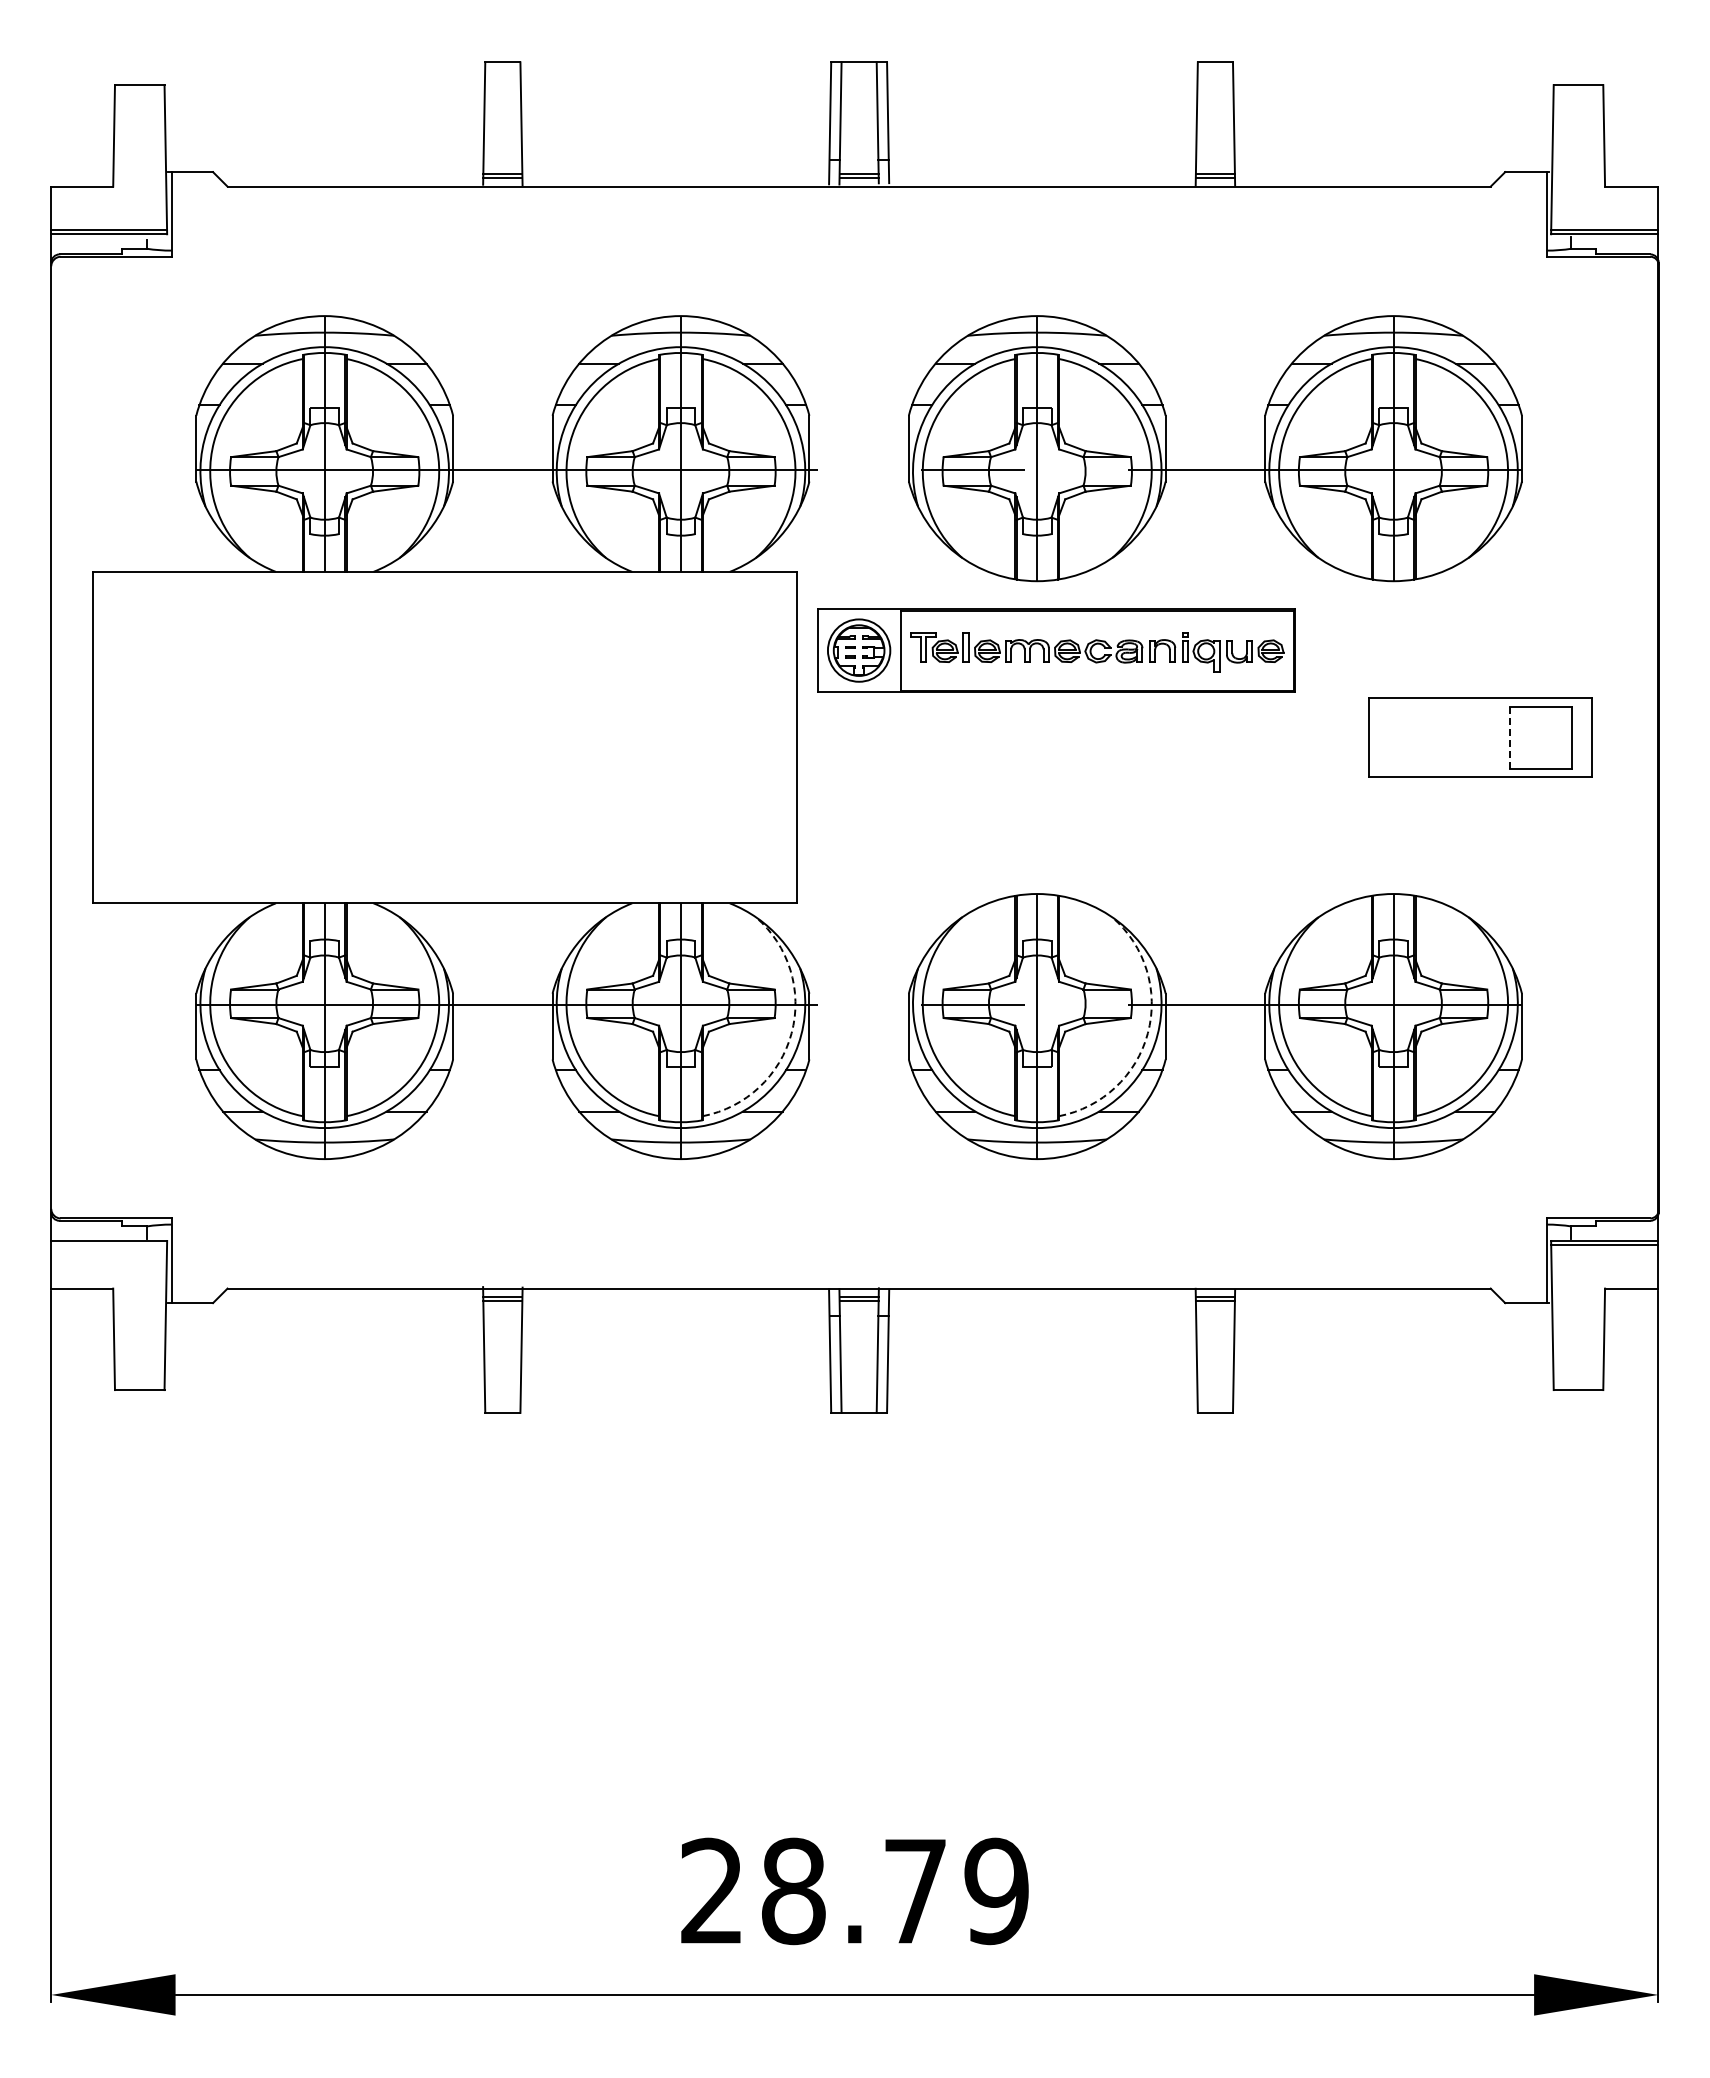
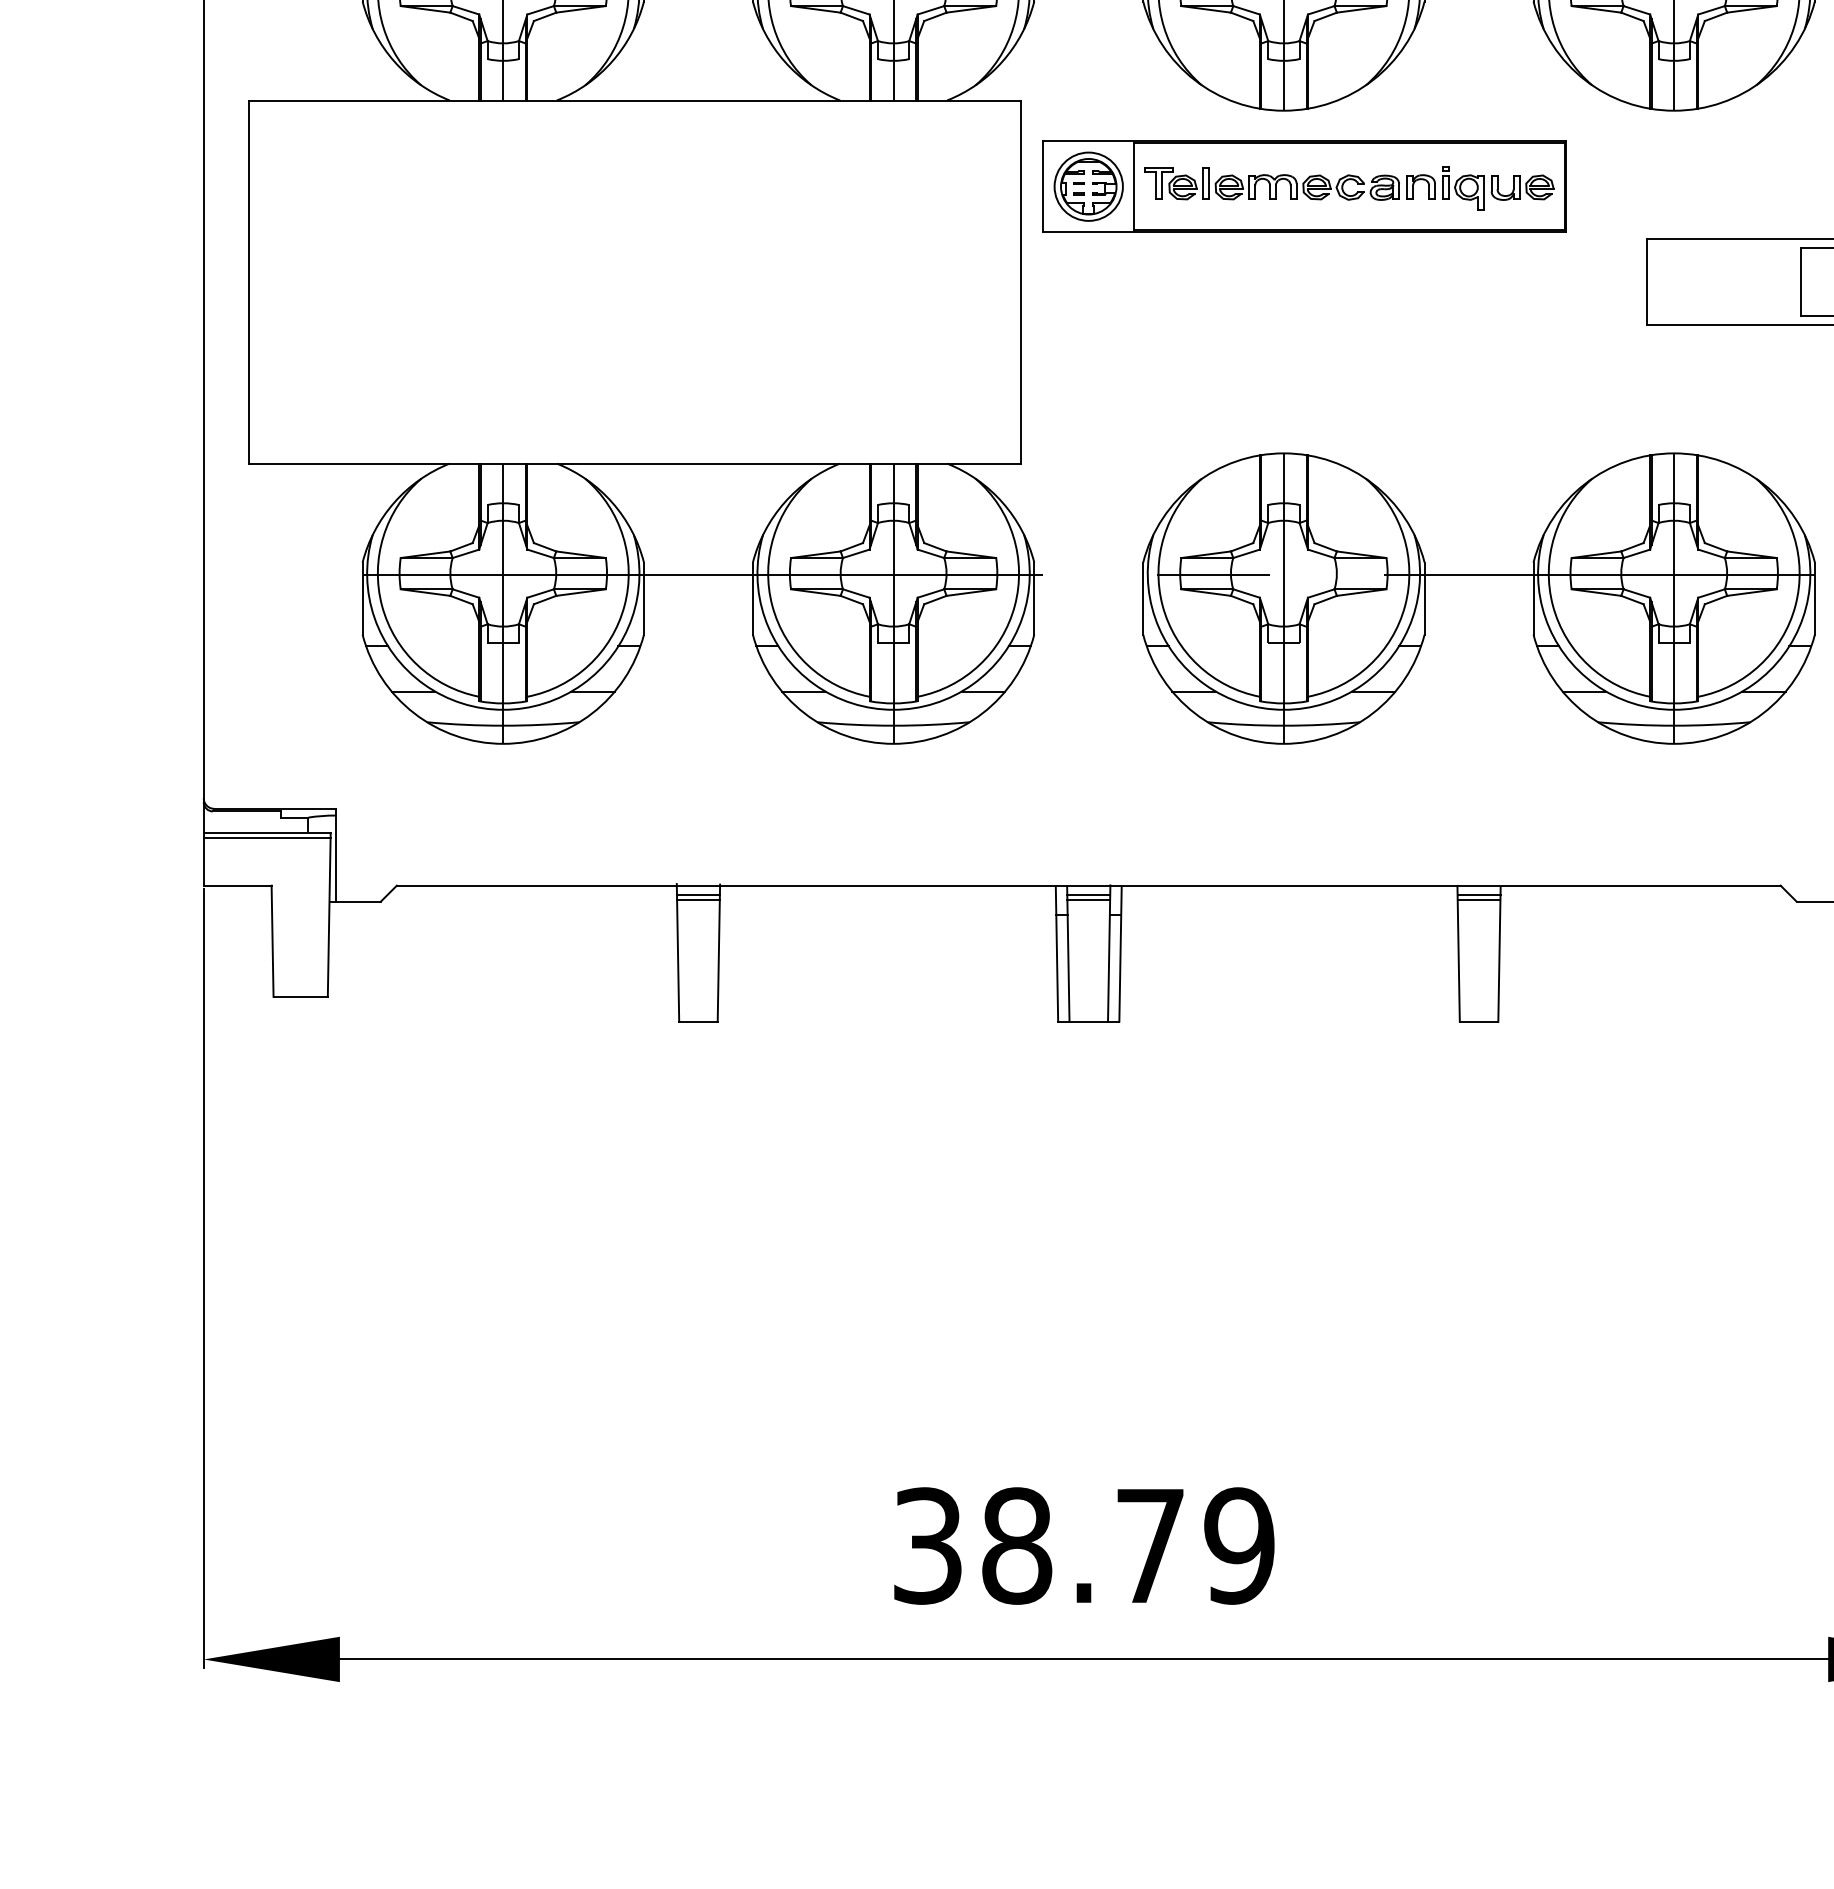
line: (1509, 738) -> (1801, 283), dashed -> solid
arc: (791, 1033) -> (1014, 606), dashed -> solid
arc: (1147, 1033) -> (1404, 606), dashed -> solid
line: (109, 1245) -> (267, 838), added
text: (711, 1891) -> (927, 1546), 28.79 -> 38.79

